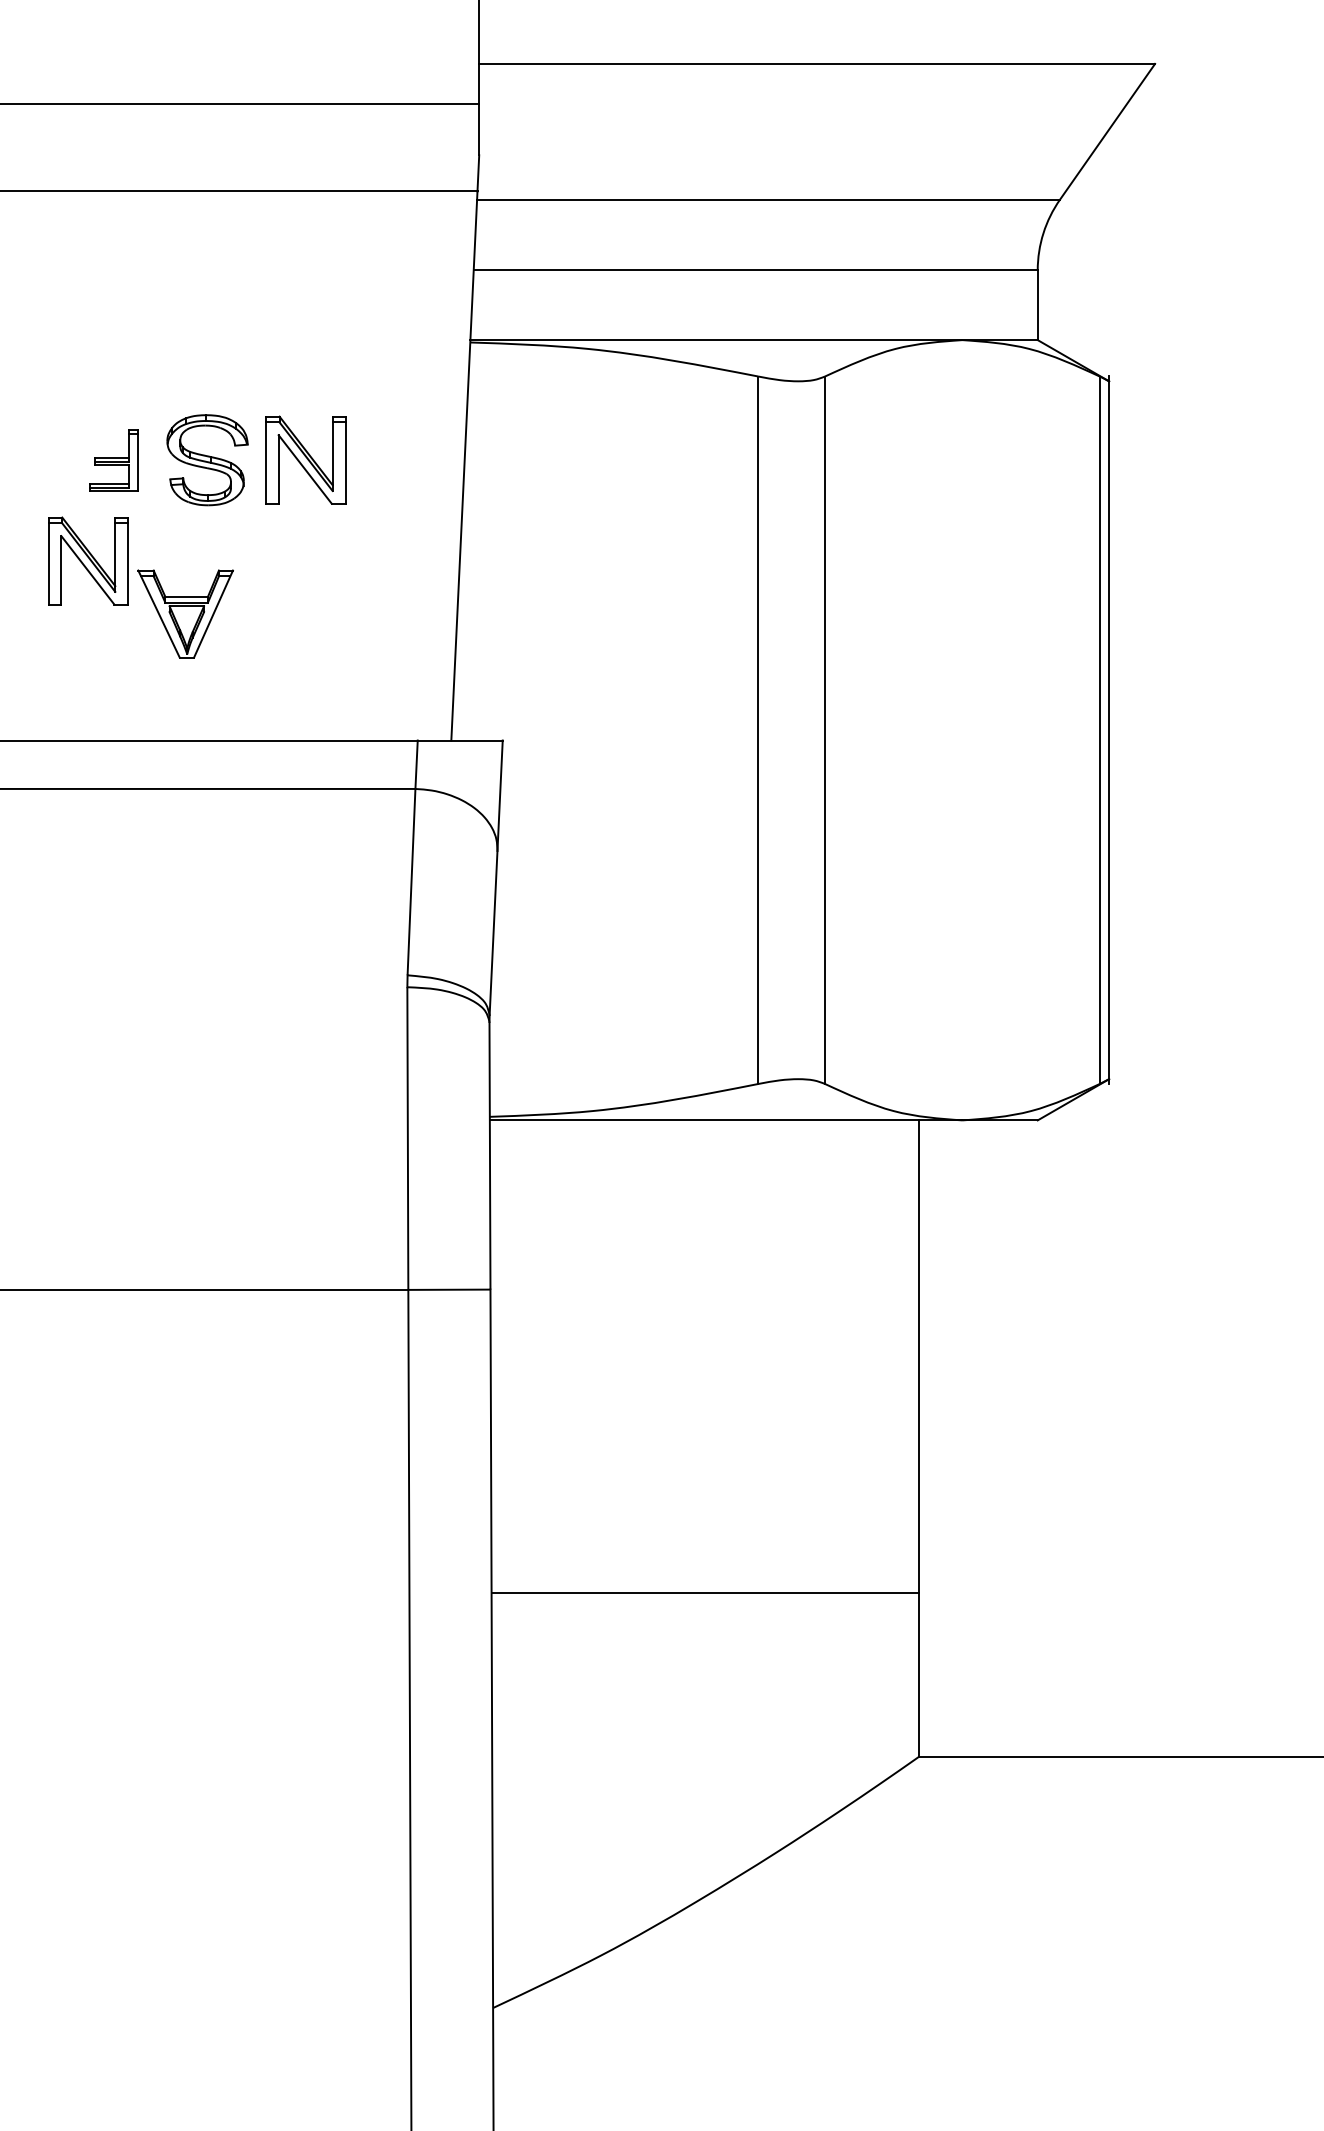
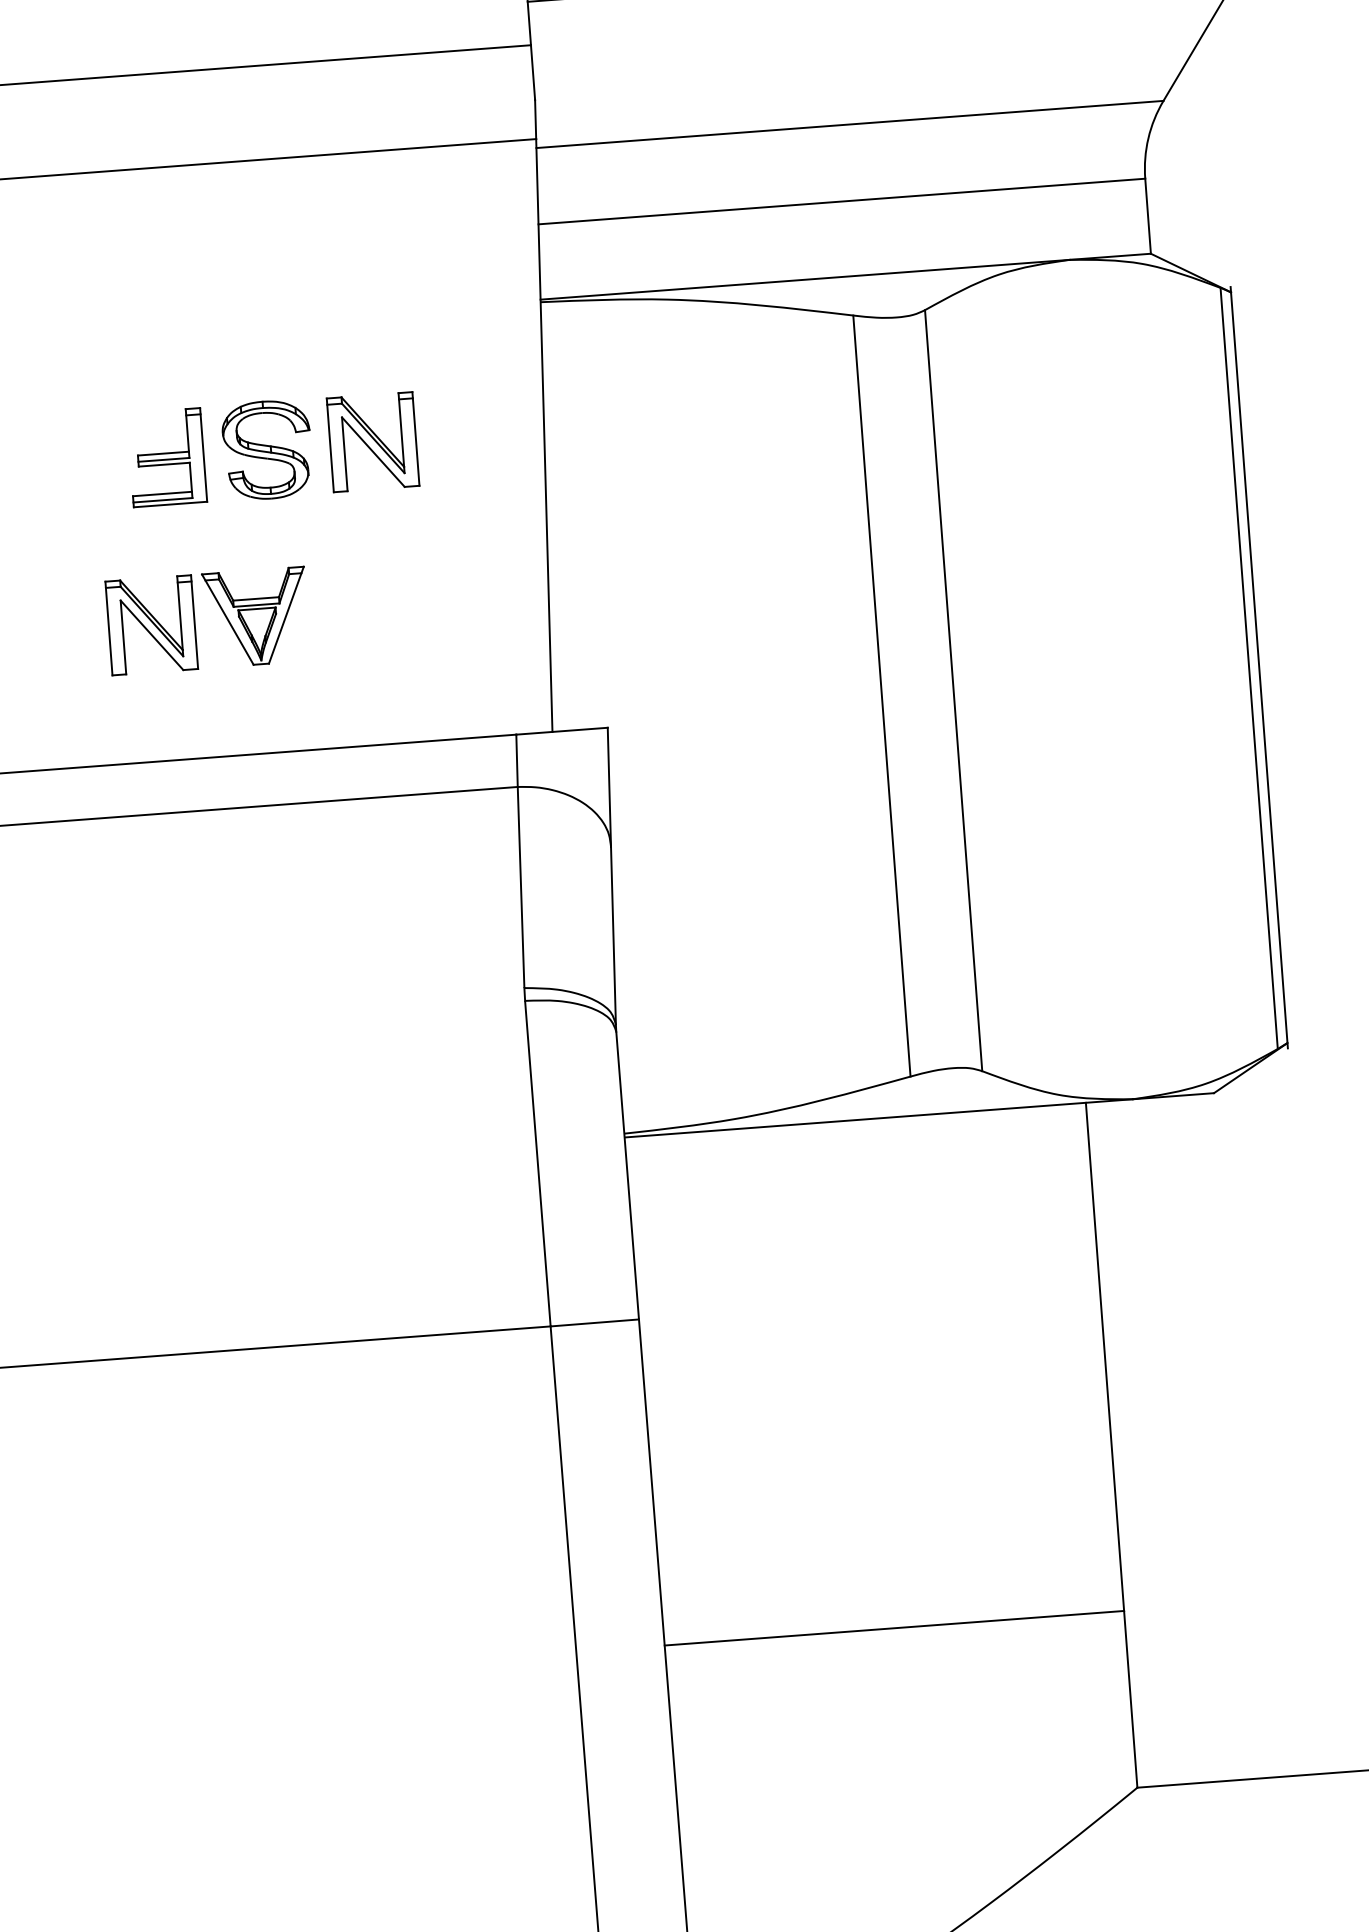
part: (113, 460) -> (166, 458), size x1.43
part: (88, 560) -> (151, 624), moved

